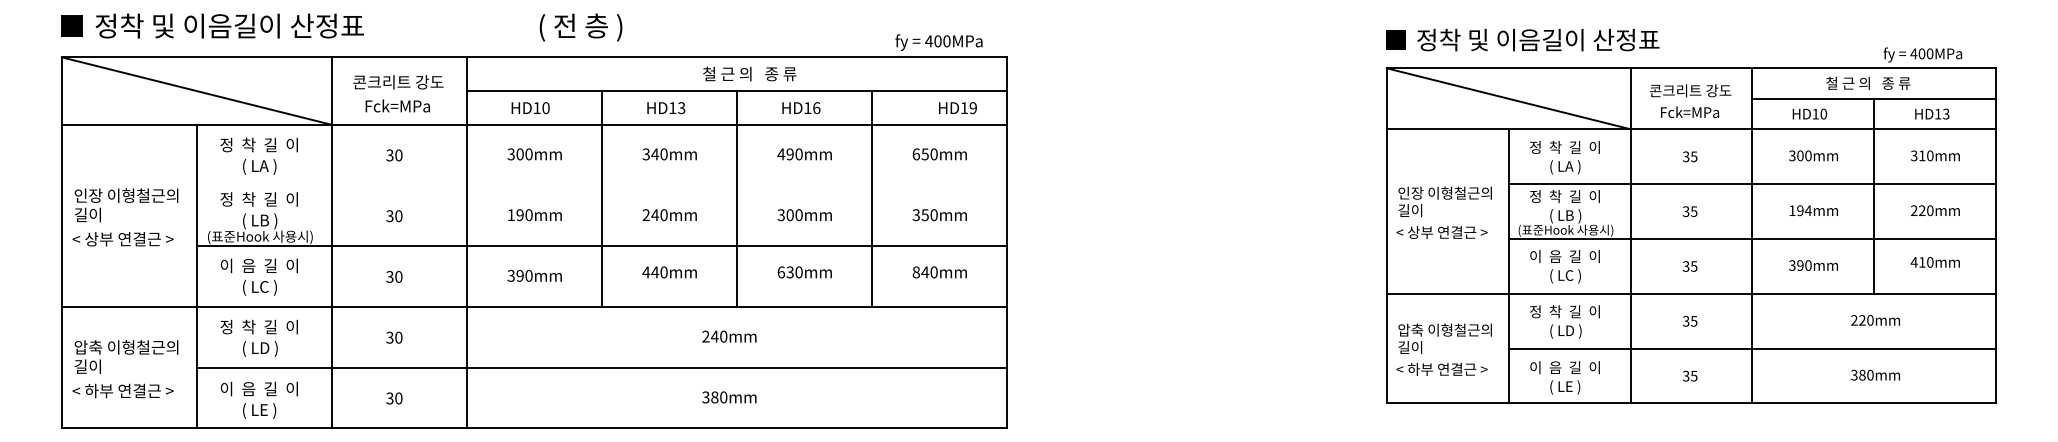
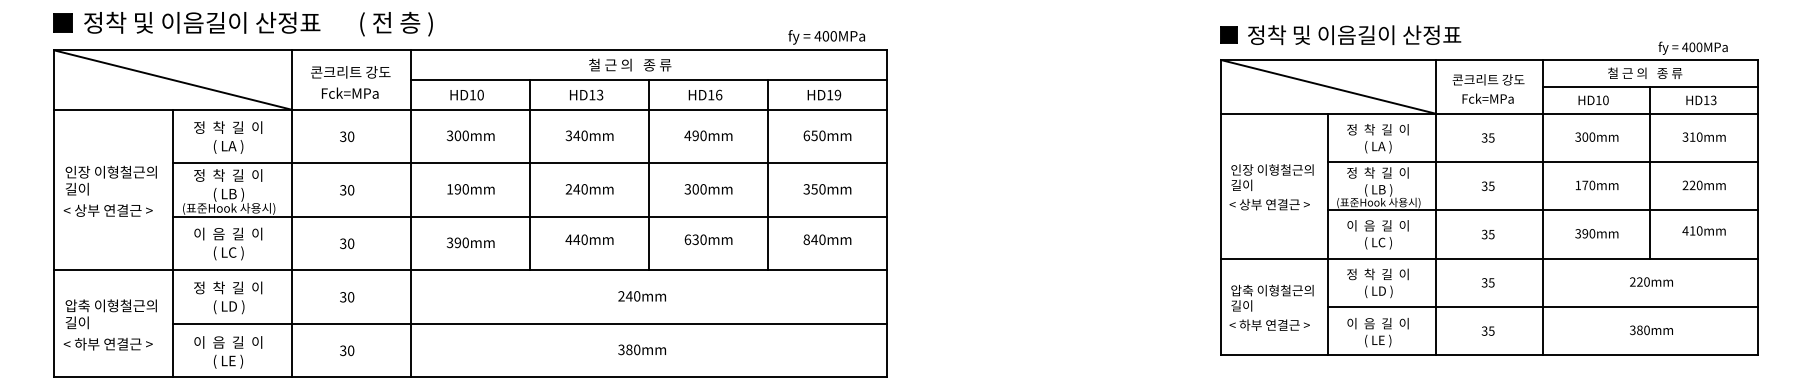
text: (581, 26) -> (396, 23), moved
text: (750, 73) -> (630, 64), moved
text: (958, 107) -> (824, 94), moved
line: (601, 185) -> (529, 163), added
text: (1804, 210) -> (1588, 185), 194mm -> 170mm

